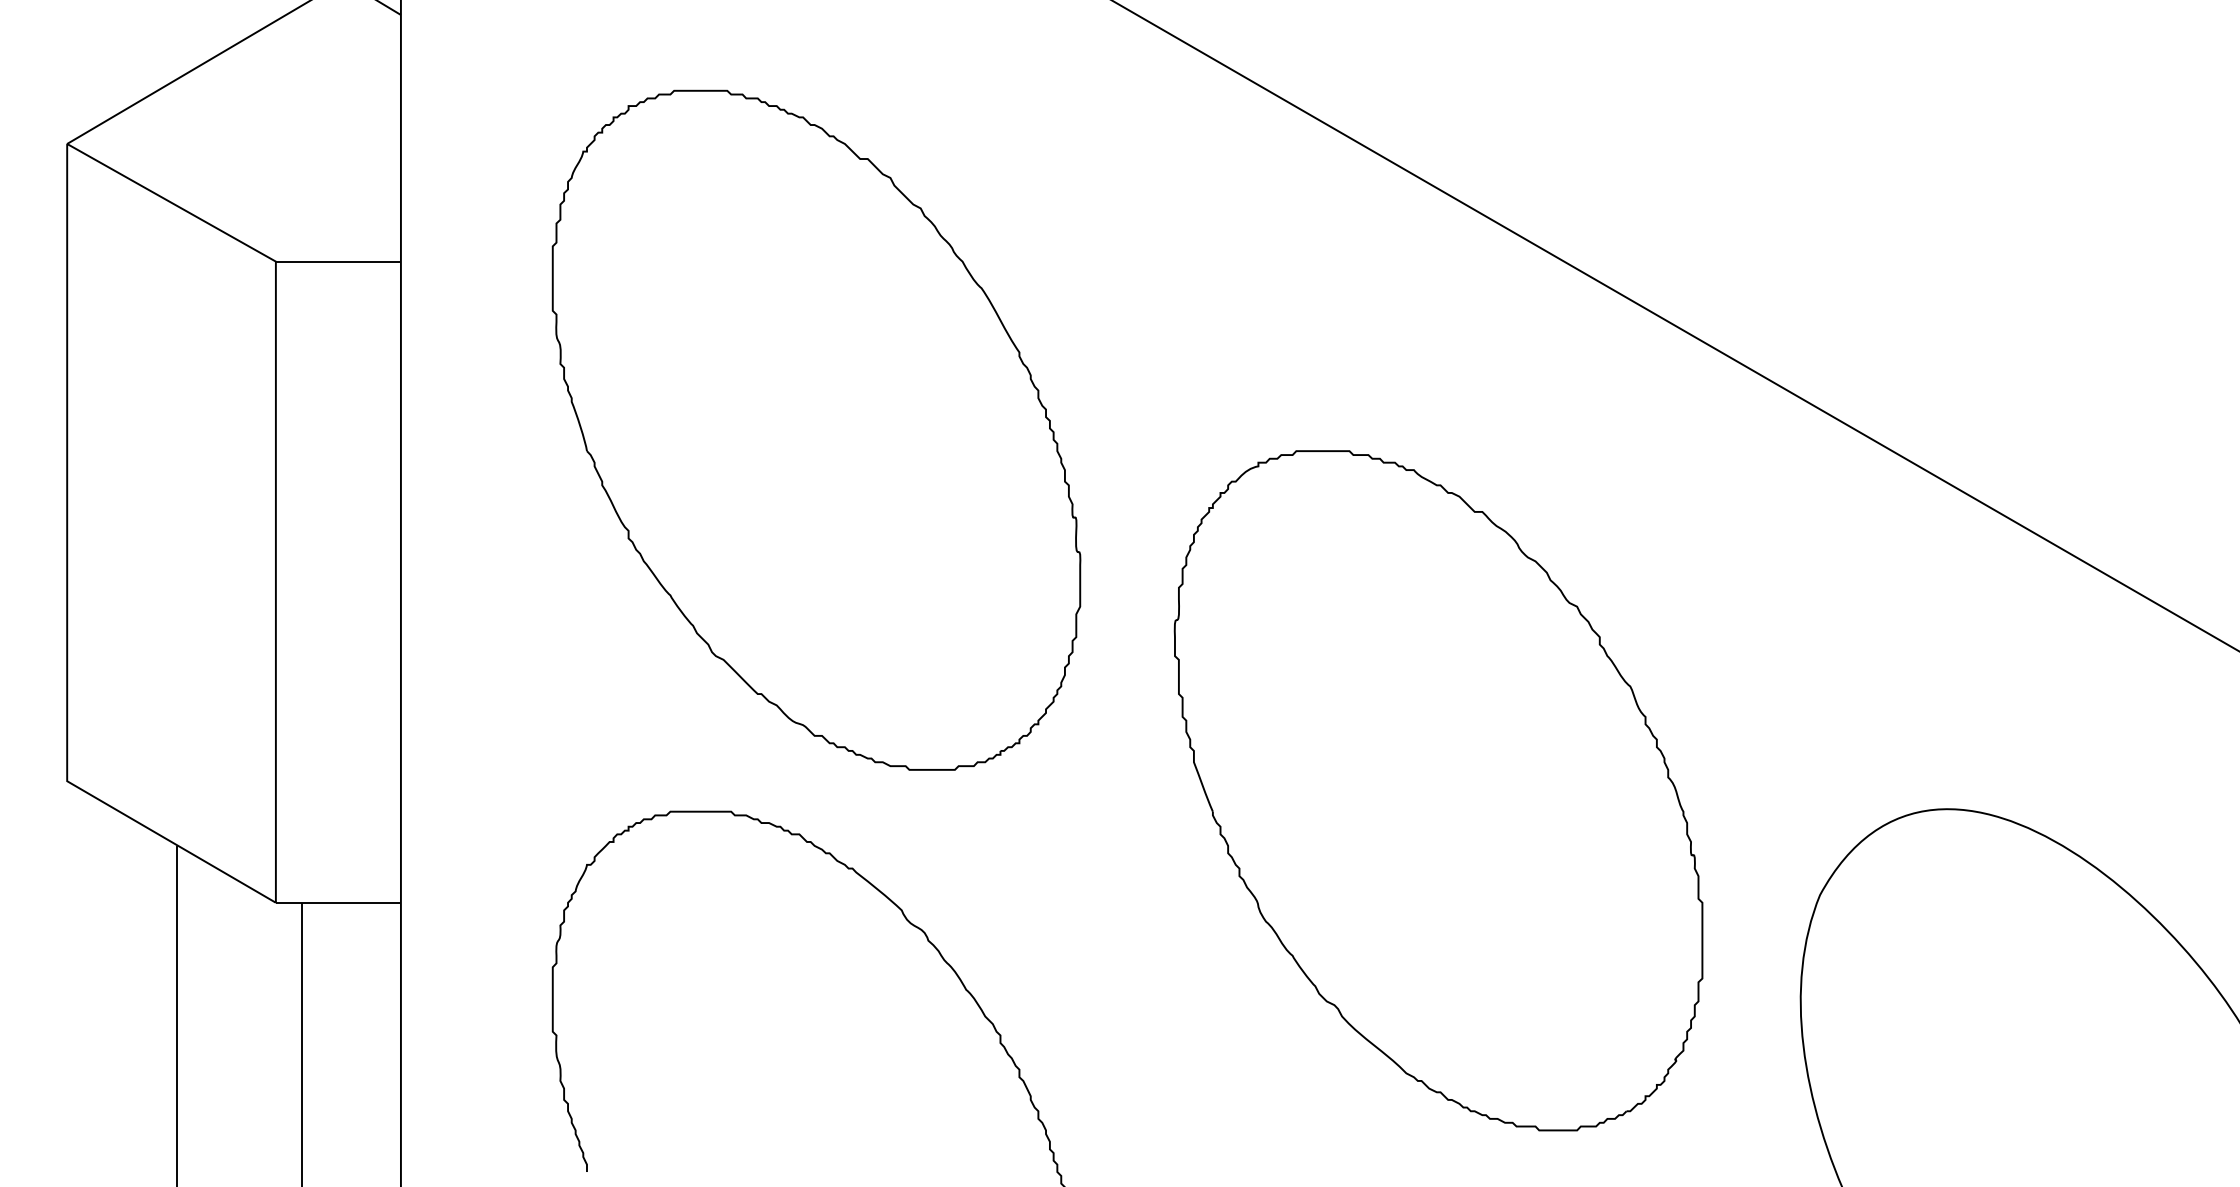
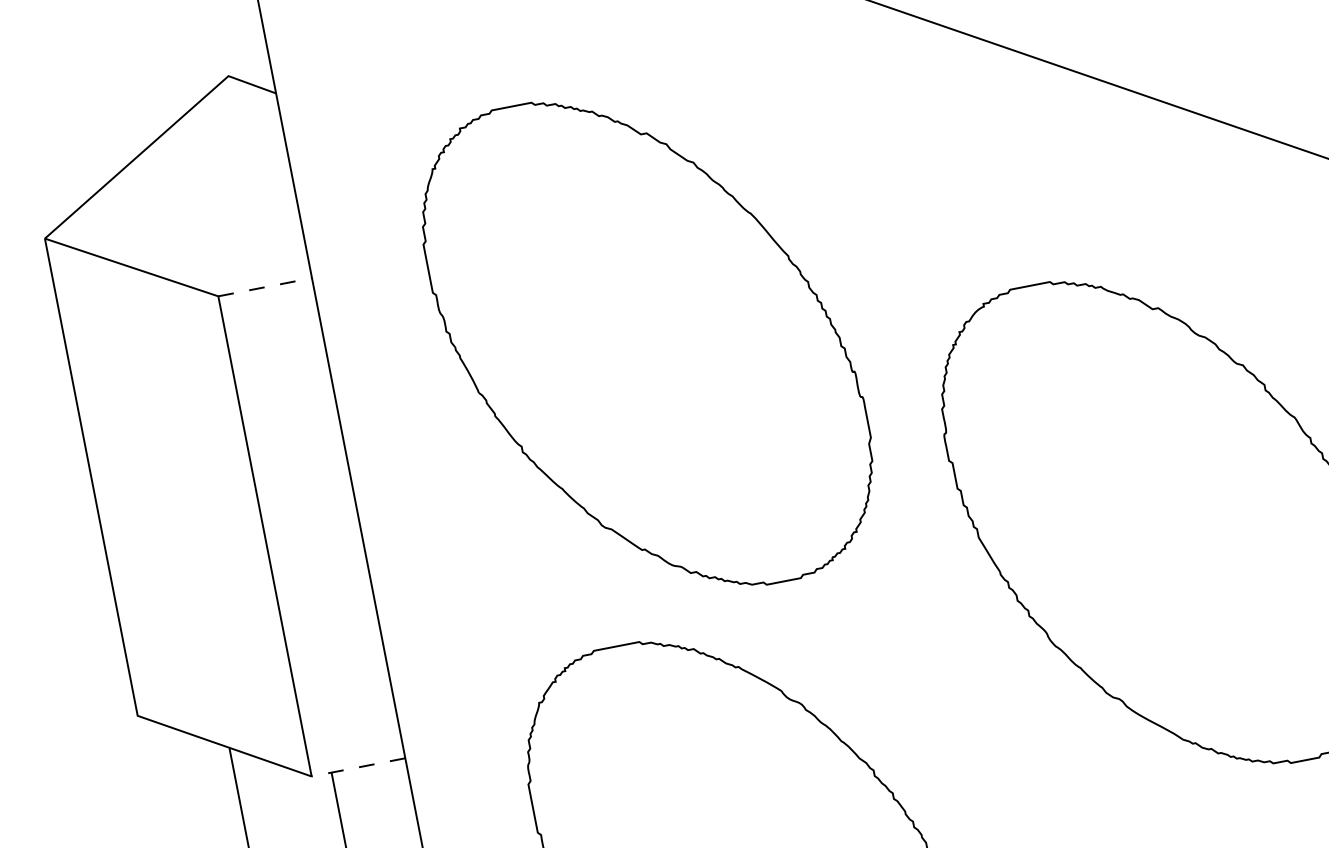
line: (338, 261) -> (265, 287), solid -> dashed
line: (338, 902) -> (358, 767), solid -> dashed

